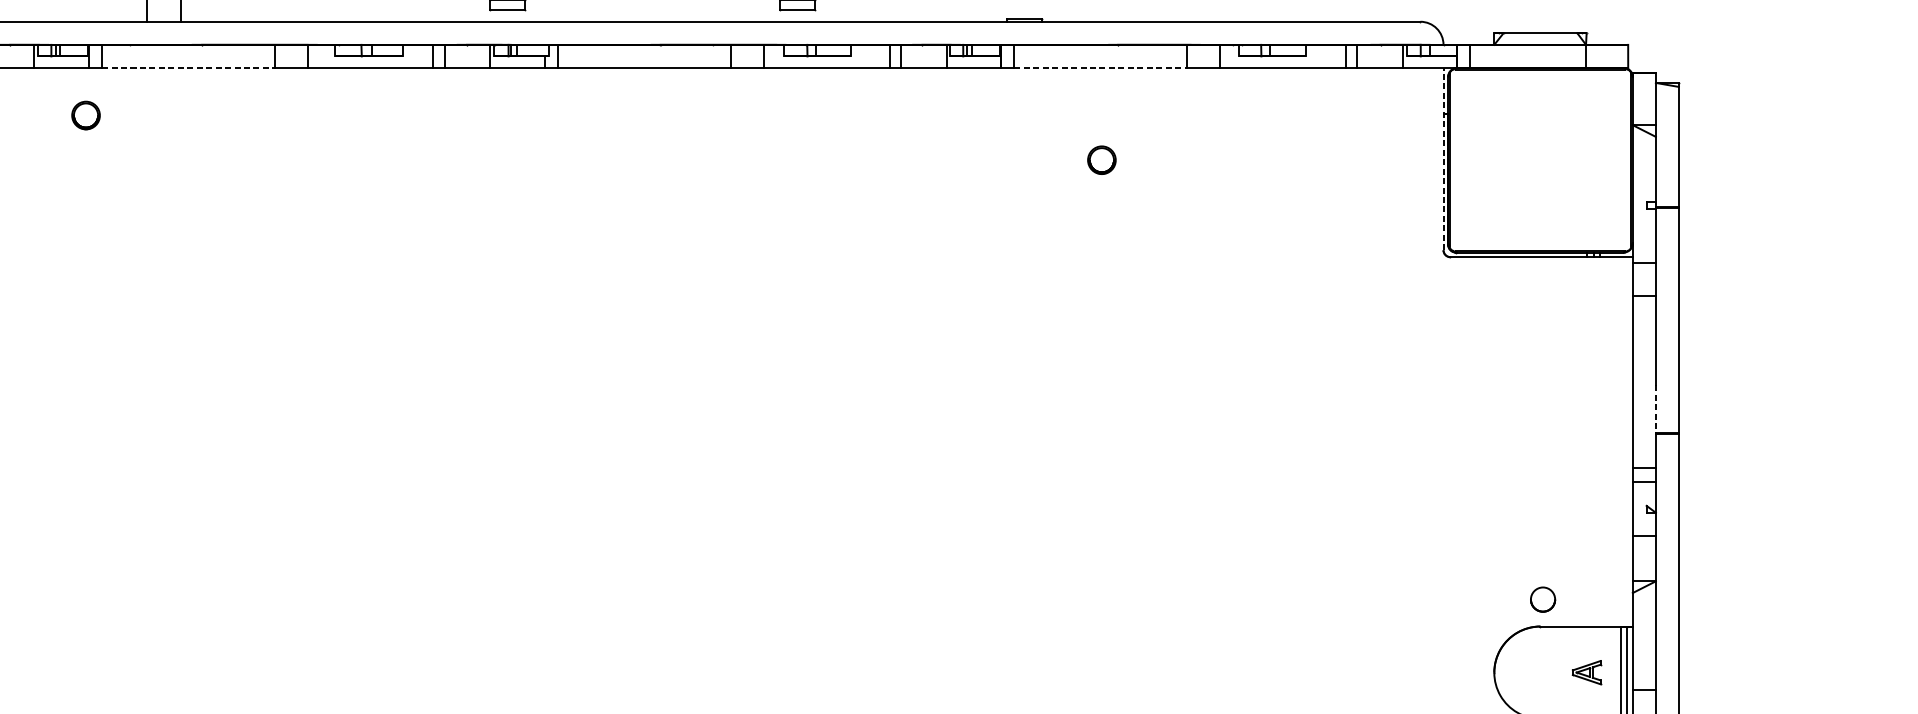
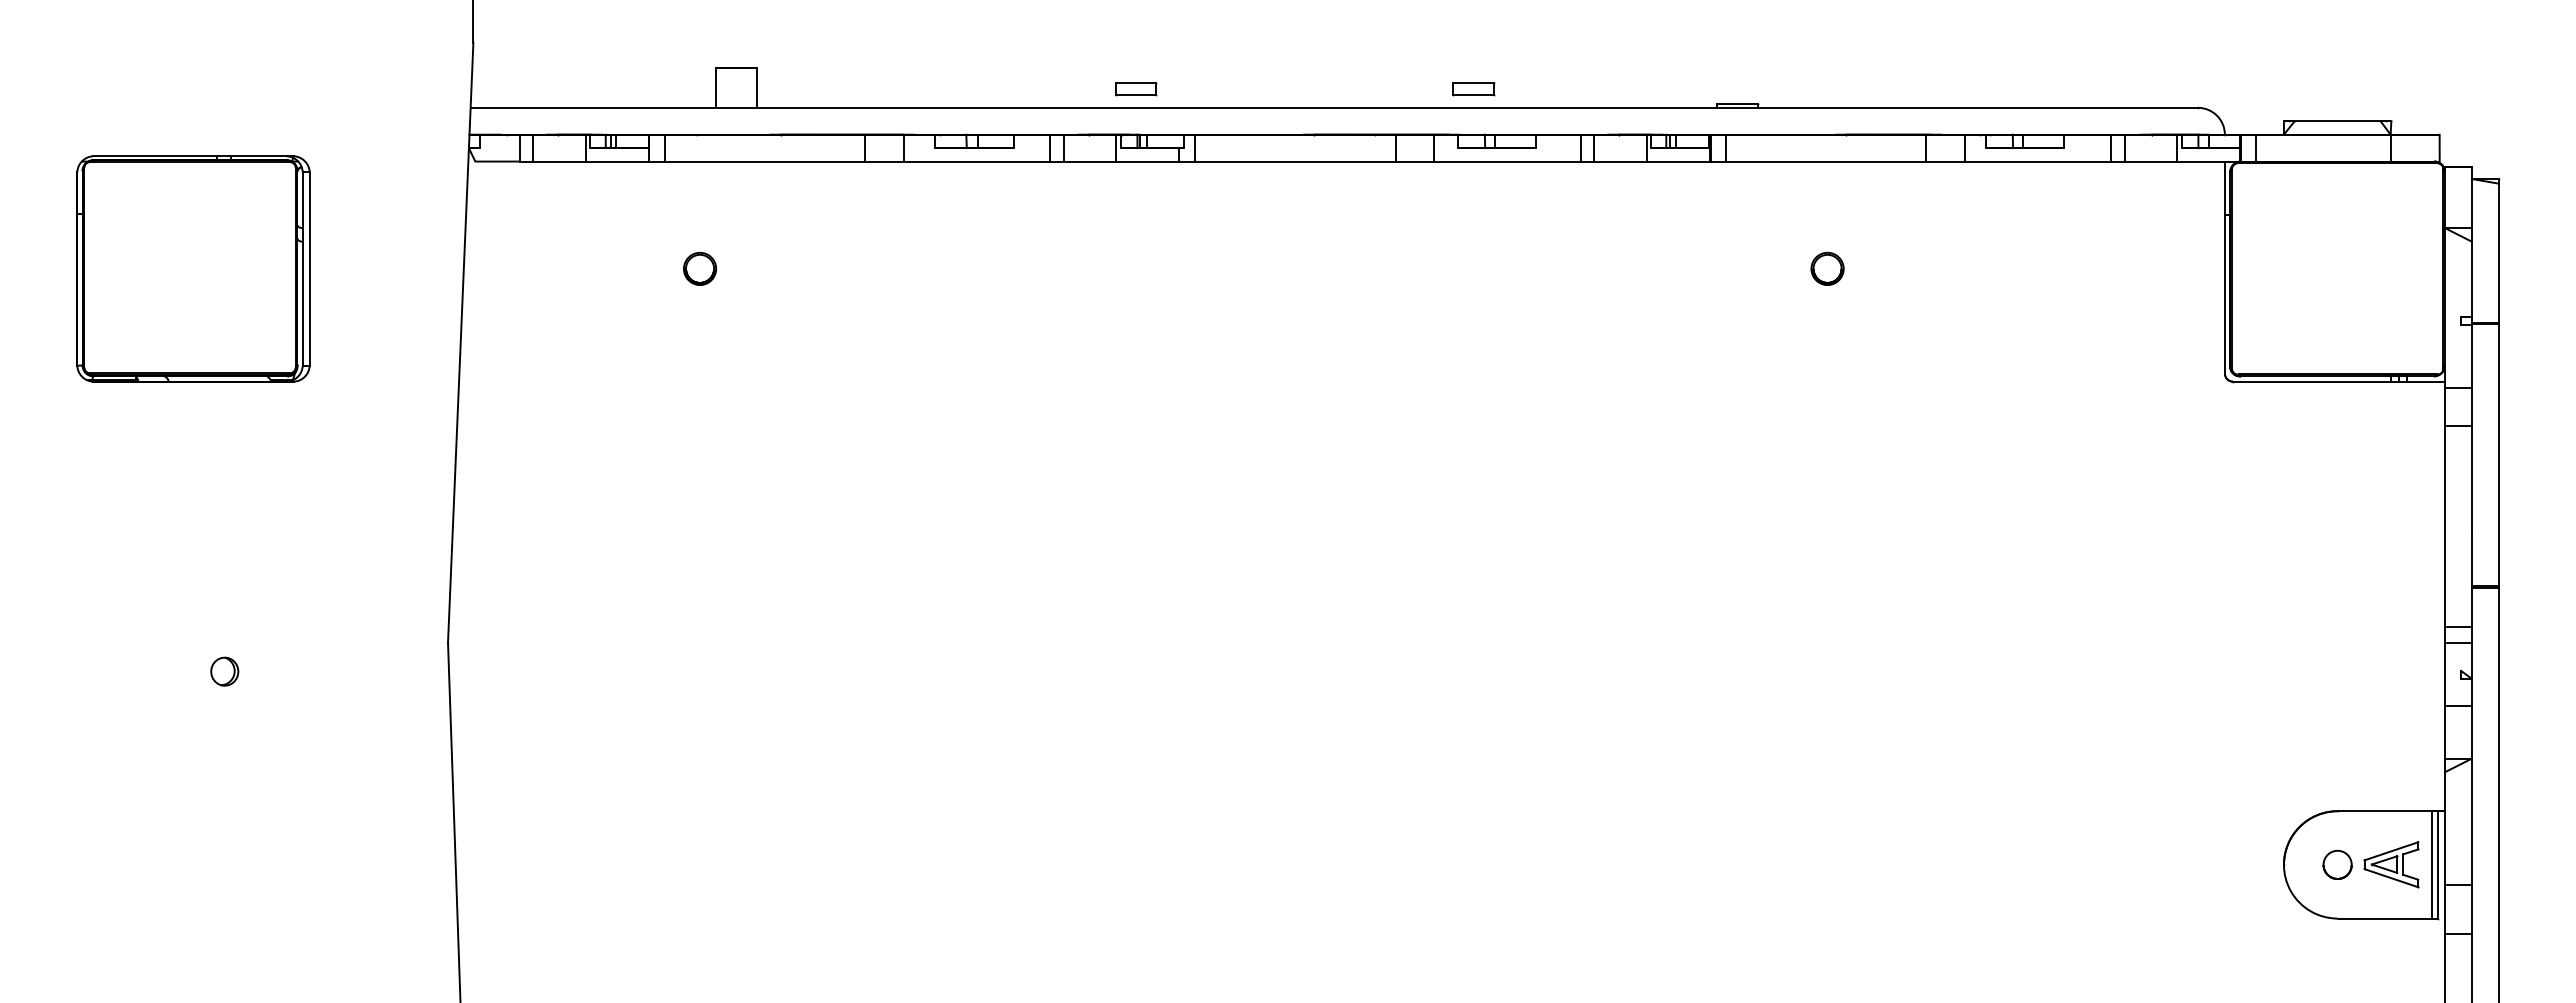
line: (188, 67) -> (765, 161), dashed -> solid
line: (1100, 67) -> (1826, 161), dashed -> solid
part: (86, 115) -> (700, 268), moved
line: (1443, 159) -> (2224, 267), dashed -> solid
line: (1655, 409) -> (2471, 558), dashed -> solid
circle: (1542, 599) -> (2337, 864), moved
part: (1586, 672) -> (2391, 864), size x1.67

